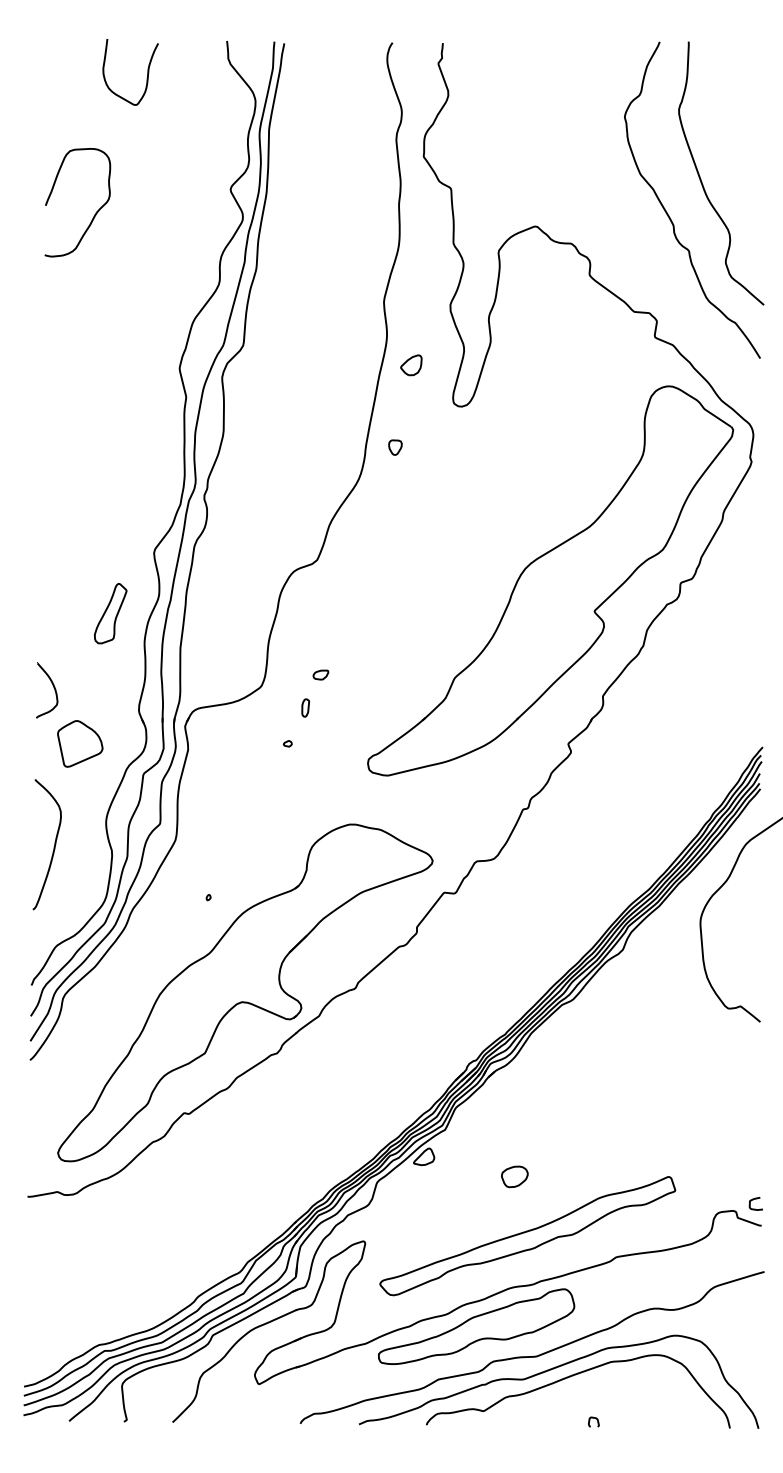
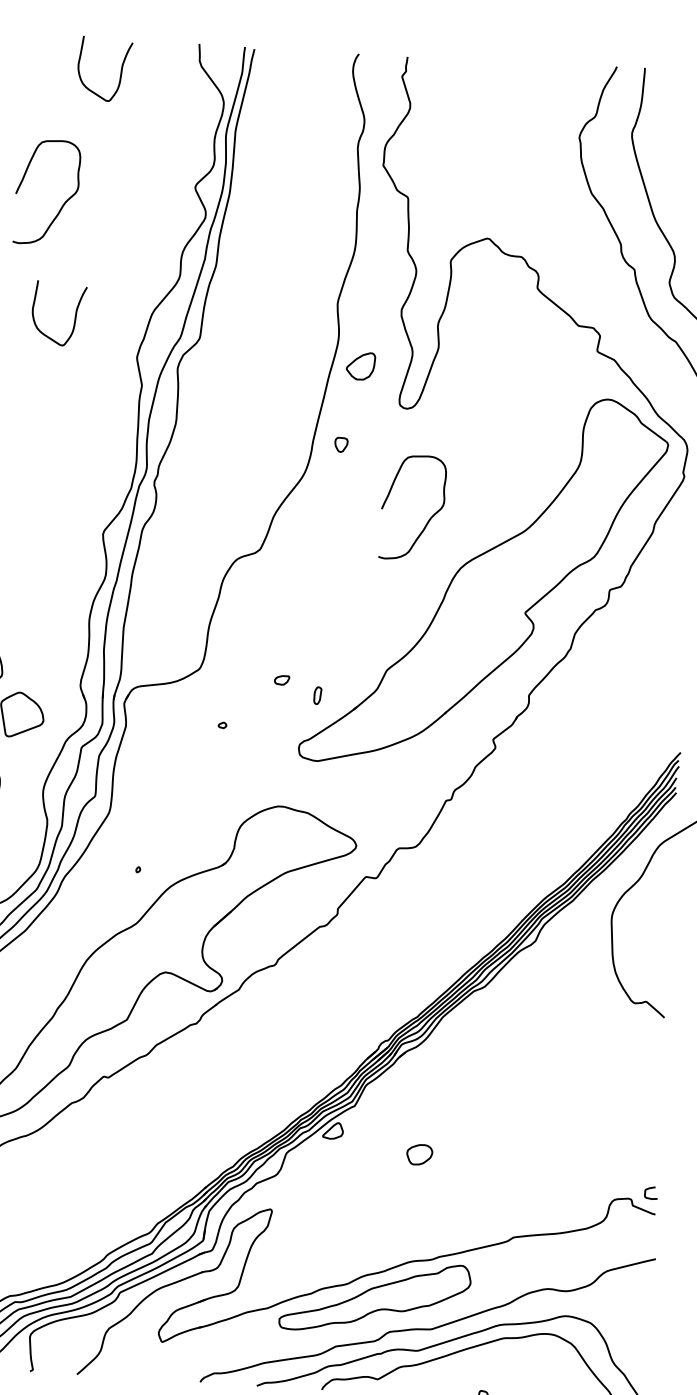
curve: (113, 327) -> (75, 314), added
part: (411, 365) -> (360, 366), size x1.4
curve: (490, 518) -> (429, 518), added
part: (110, 613) -> (57, 590), removed
part: (320, 674) -> (281, 679), moved
part: (305, 707) -> (317, 695), moved
part: (527, 1236) -> (428, 1213), removed

